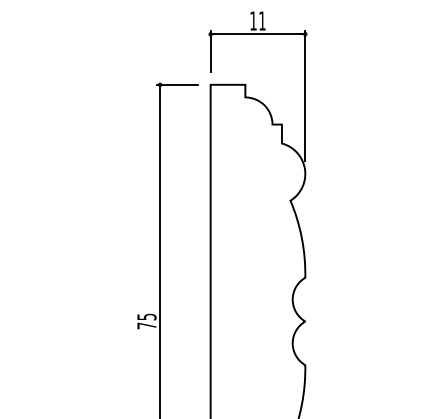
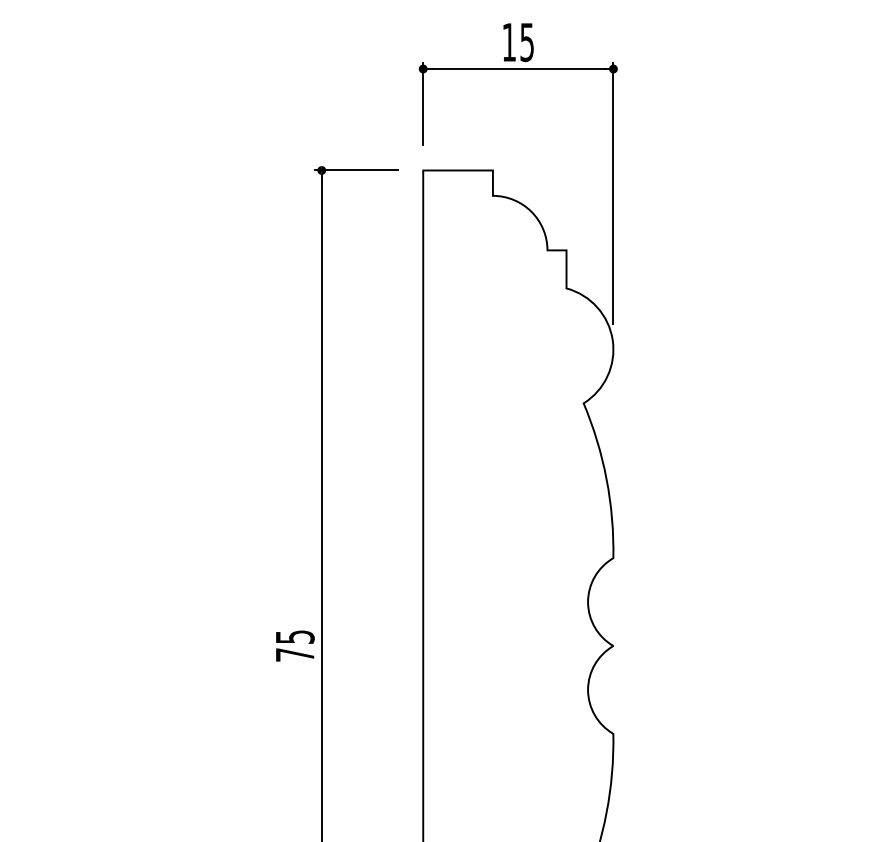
text: (262, 20) -> (527, 41), 11 -> 15

